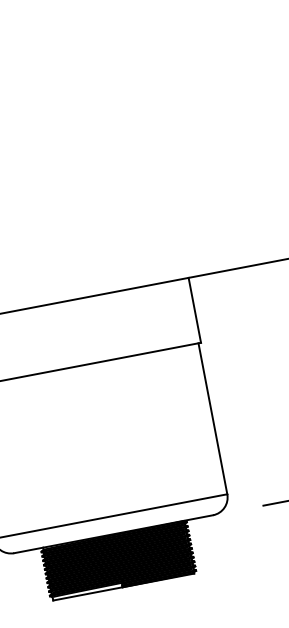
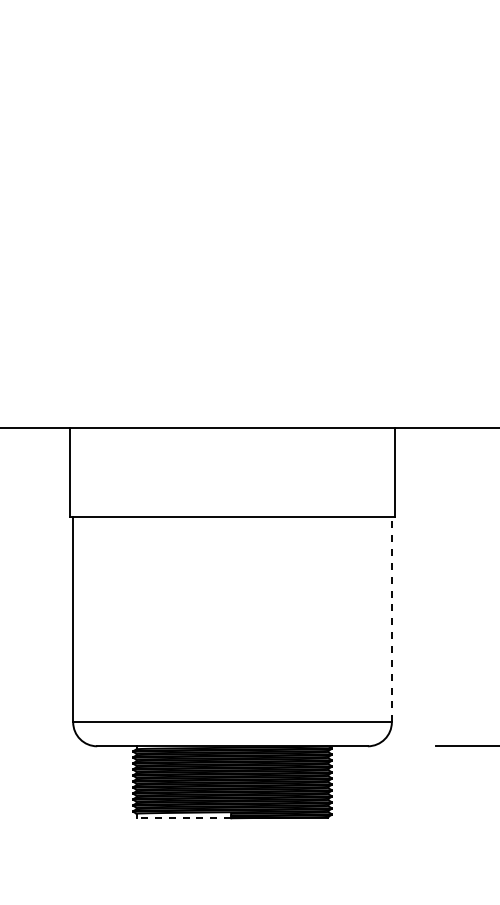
line: (212, 418) -> (391, 619), solid -> dashed
line: (87, 594) -> (183, 818), solid -> dashed

